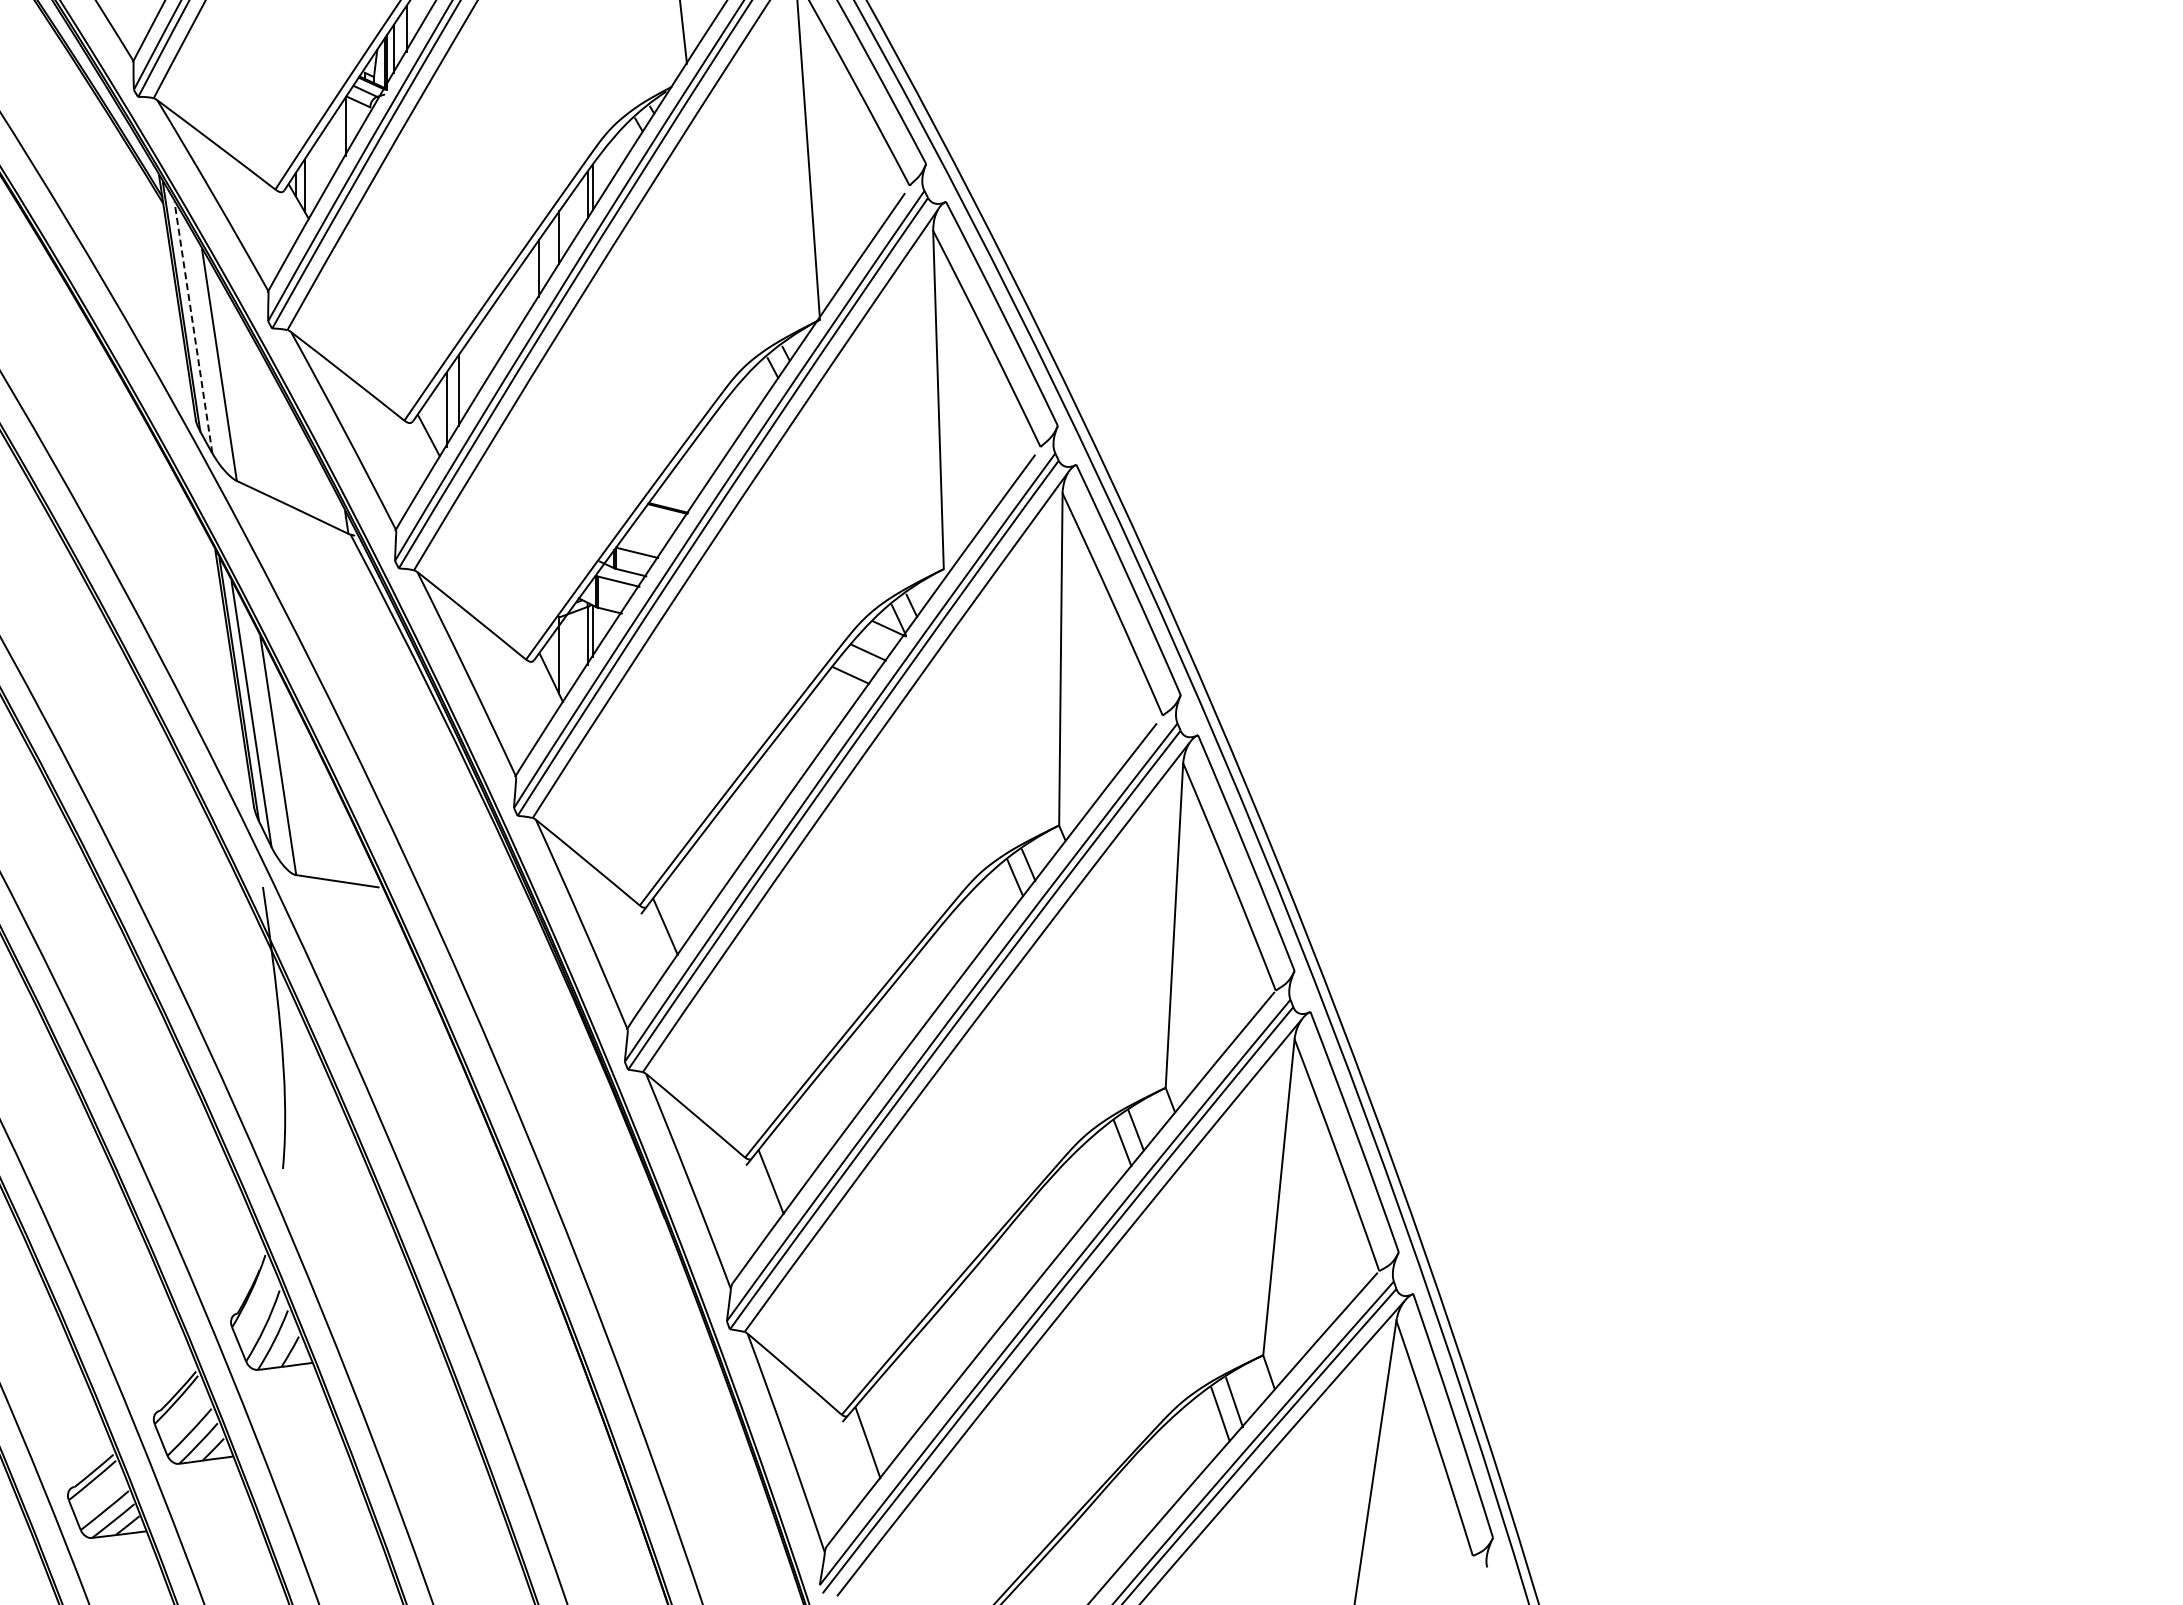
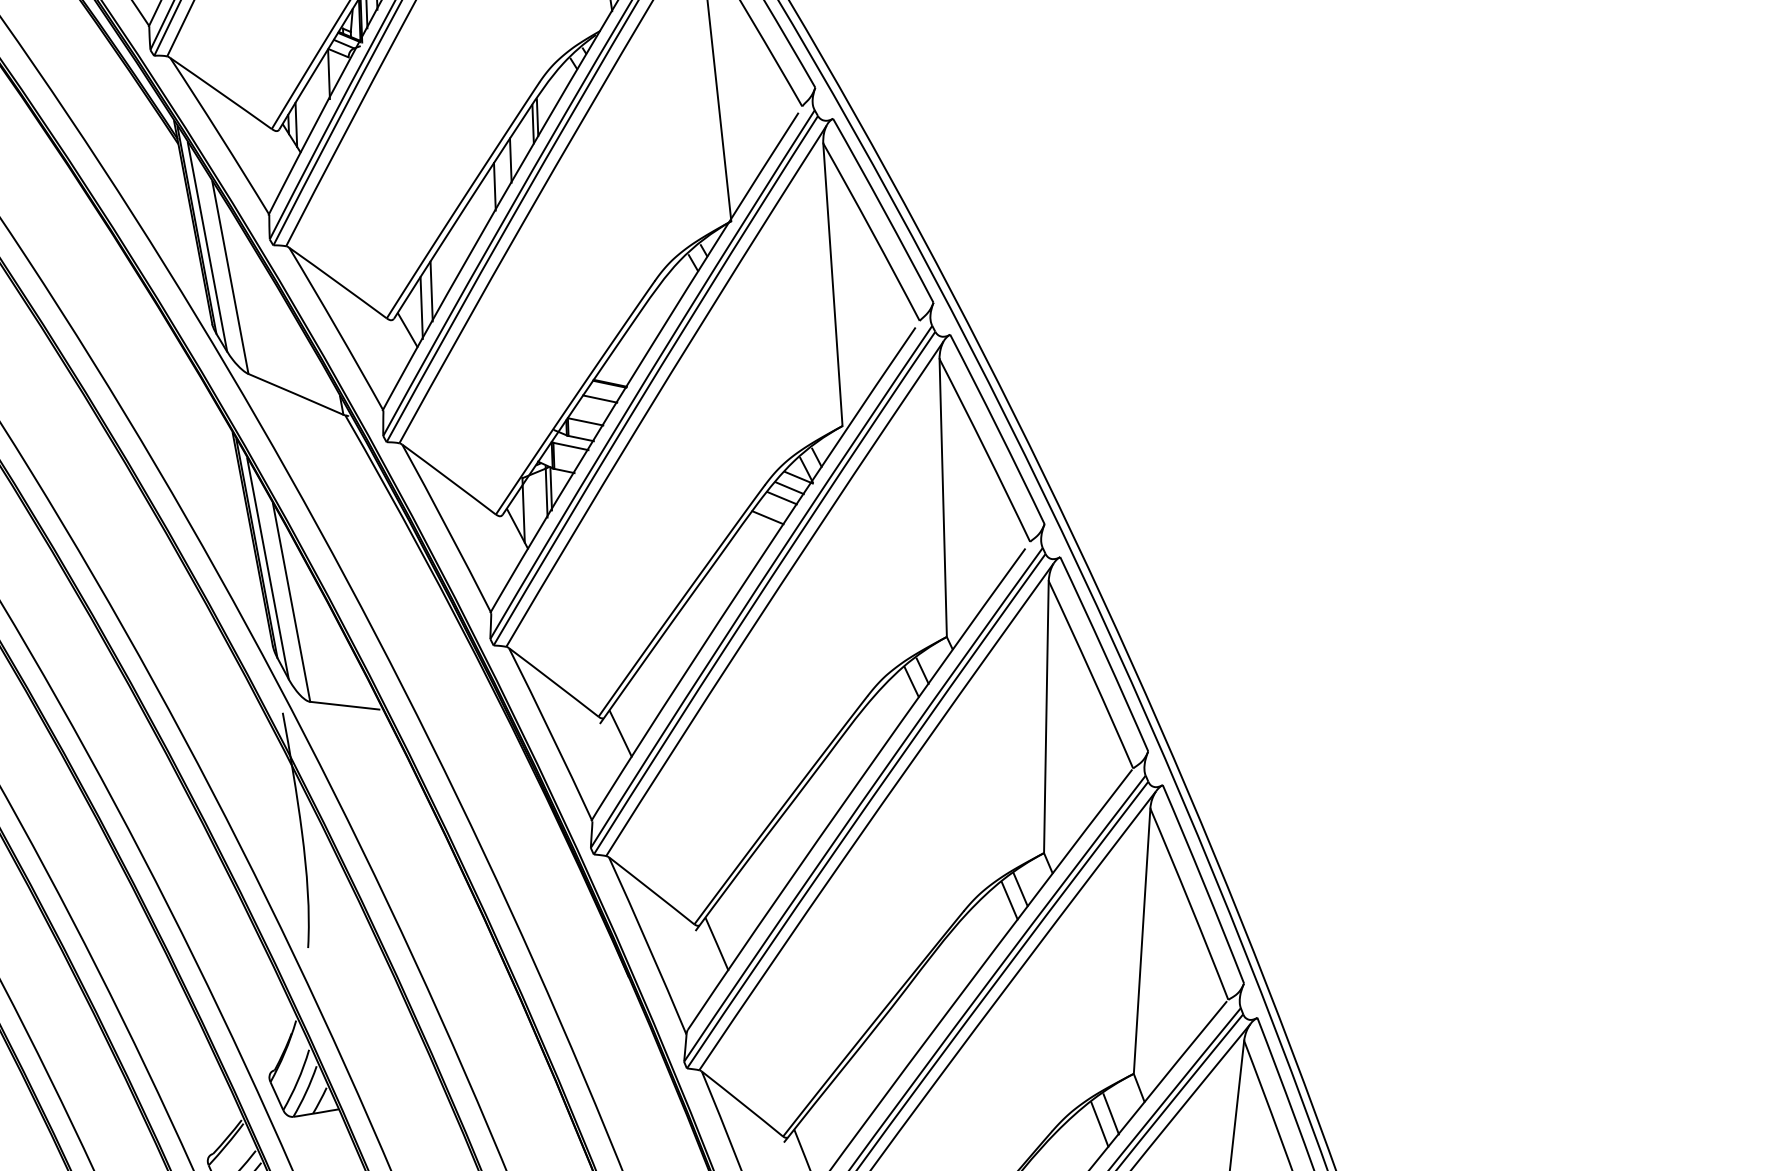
line: (193, 327) -> (207, 246), dashed -> solid
line: (655, 526) -> (600, 399), added
line: (877, 640) -> (789, 487), added

